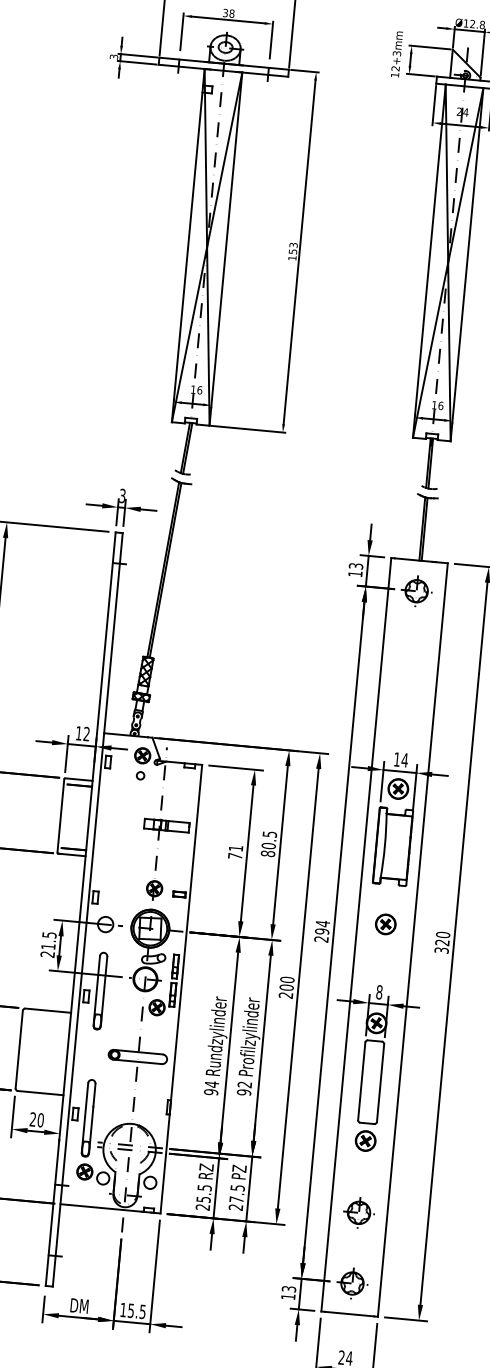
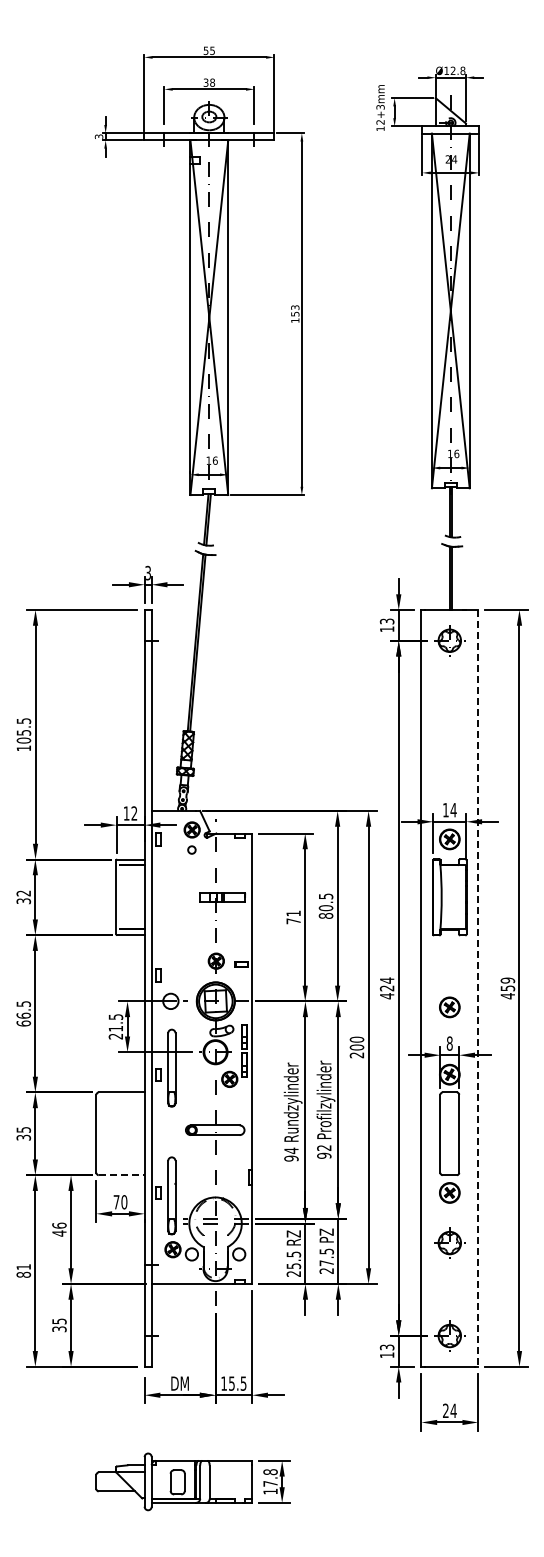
part: (385, 924) -> (449, 1007), moved
text: (321, 935) -> (386, 992), 294 -> 424
line: (413, 940) -> (478, 988), solid -> dashed
text: (442, 942) -> (507, 988), 320 -> 459
line: (40, 1093) -> (121, 1175), solid -> dashed
text: (32, 1119) -> (116, 1202), 20 -> 70
part: (358, 1212) -> (449, 1242), moved

